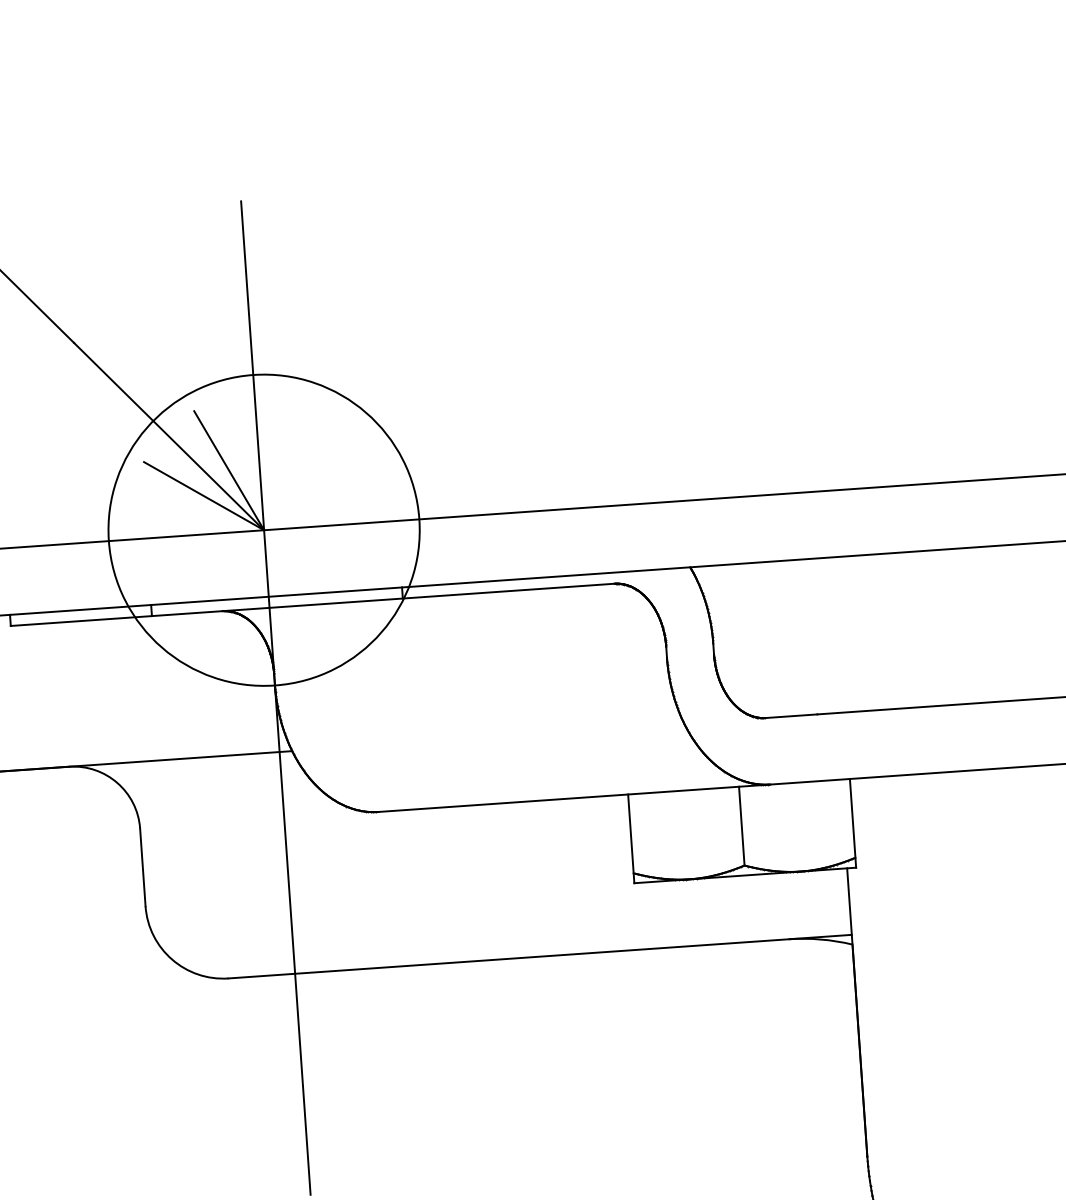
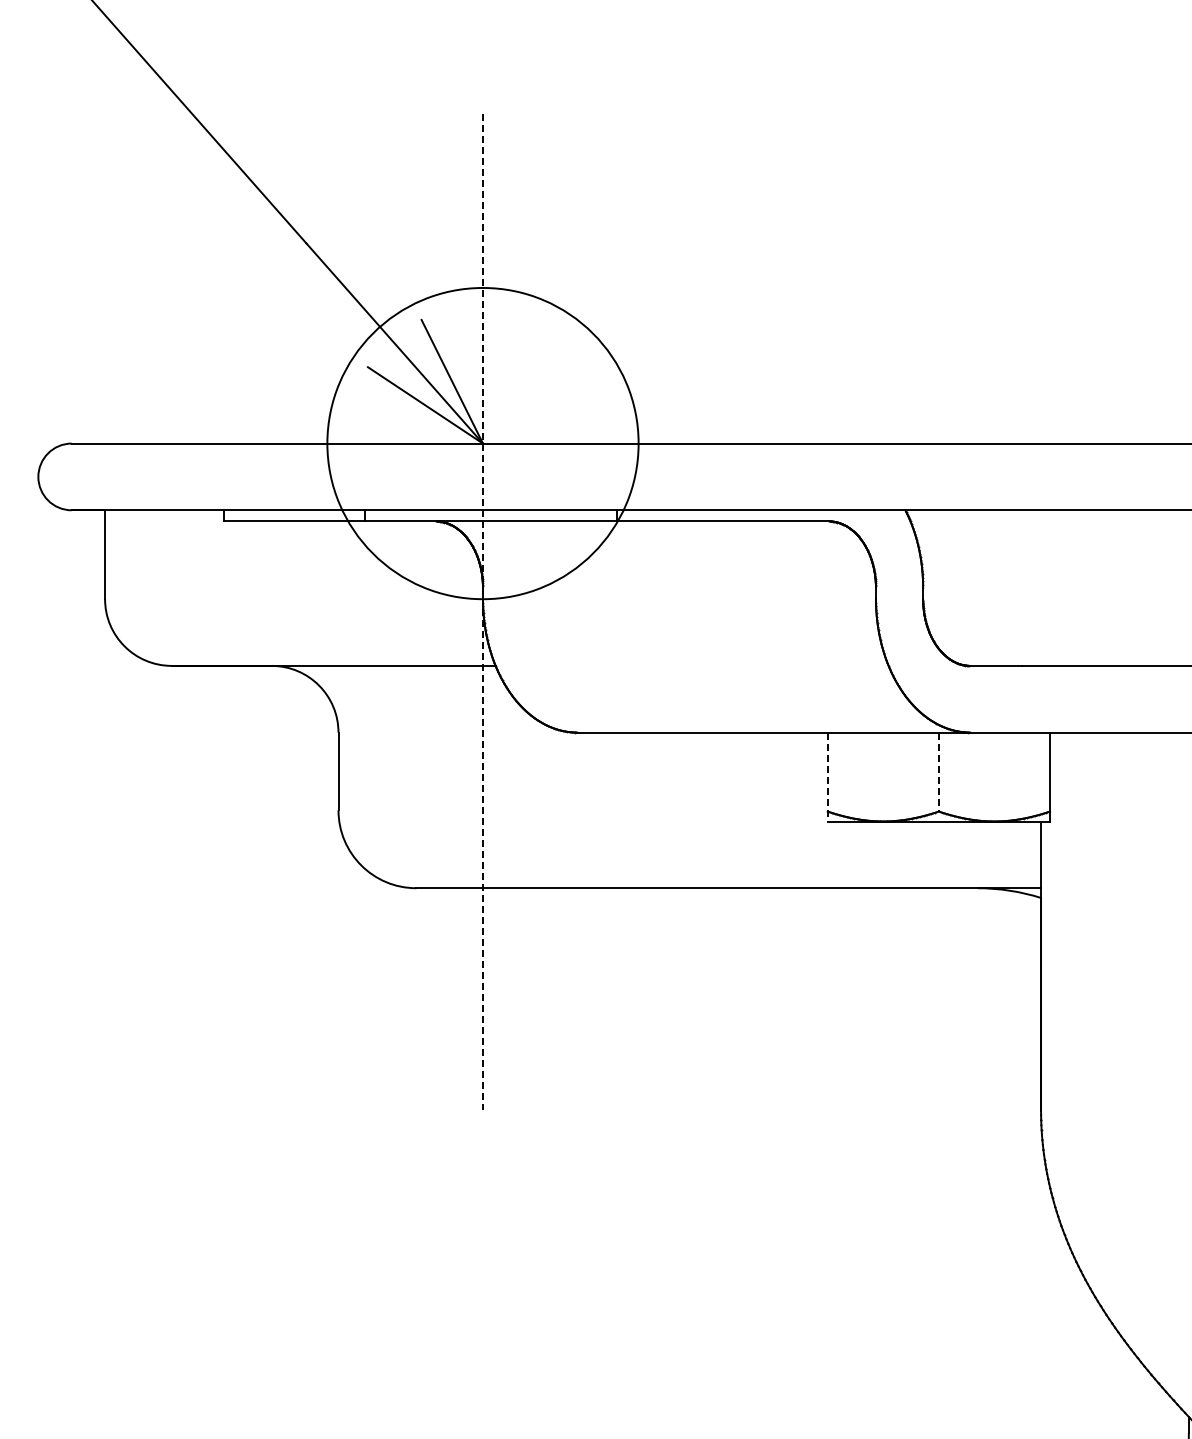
line: (276, 697) -> (483, 611), solid -> dashed
line: (741, 826) -> (938, 772), solid -> dashed
line: (631, 839) -> (827, 777), solid -> dashed

